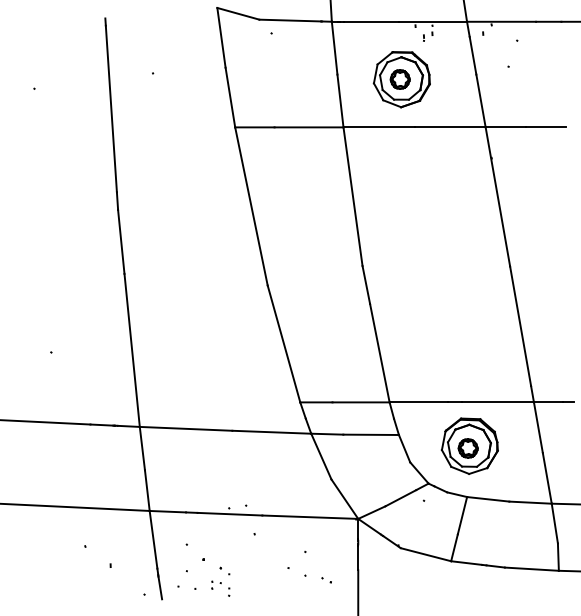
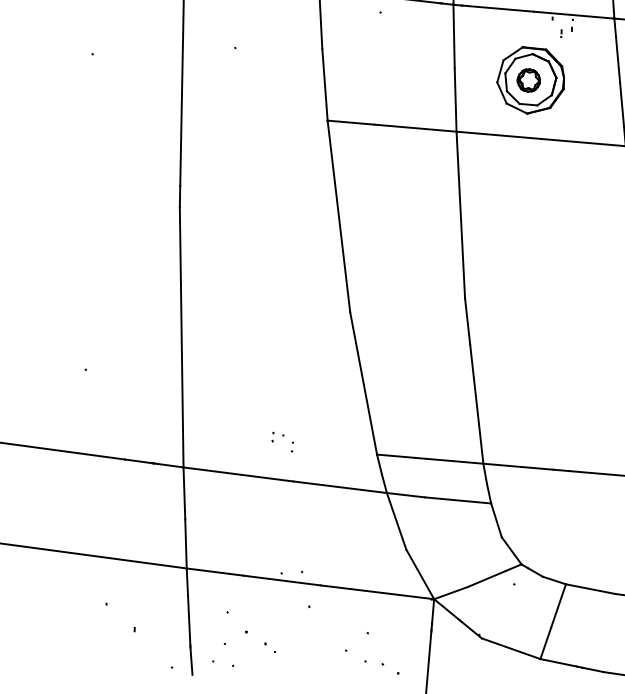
part: (469, 445) -> (574, 523), removed
part: (326, 580) -> (390, 669), size x1.6
part: (220, 588) -> (282, 441), moved

